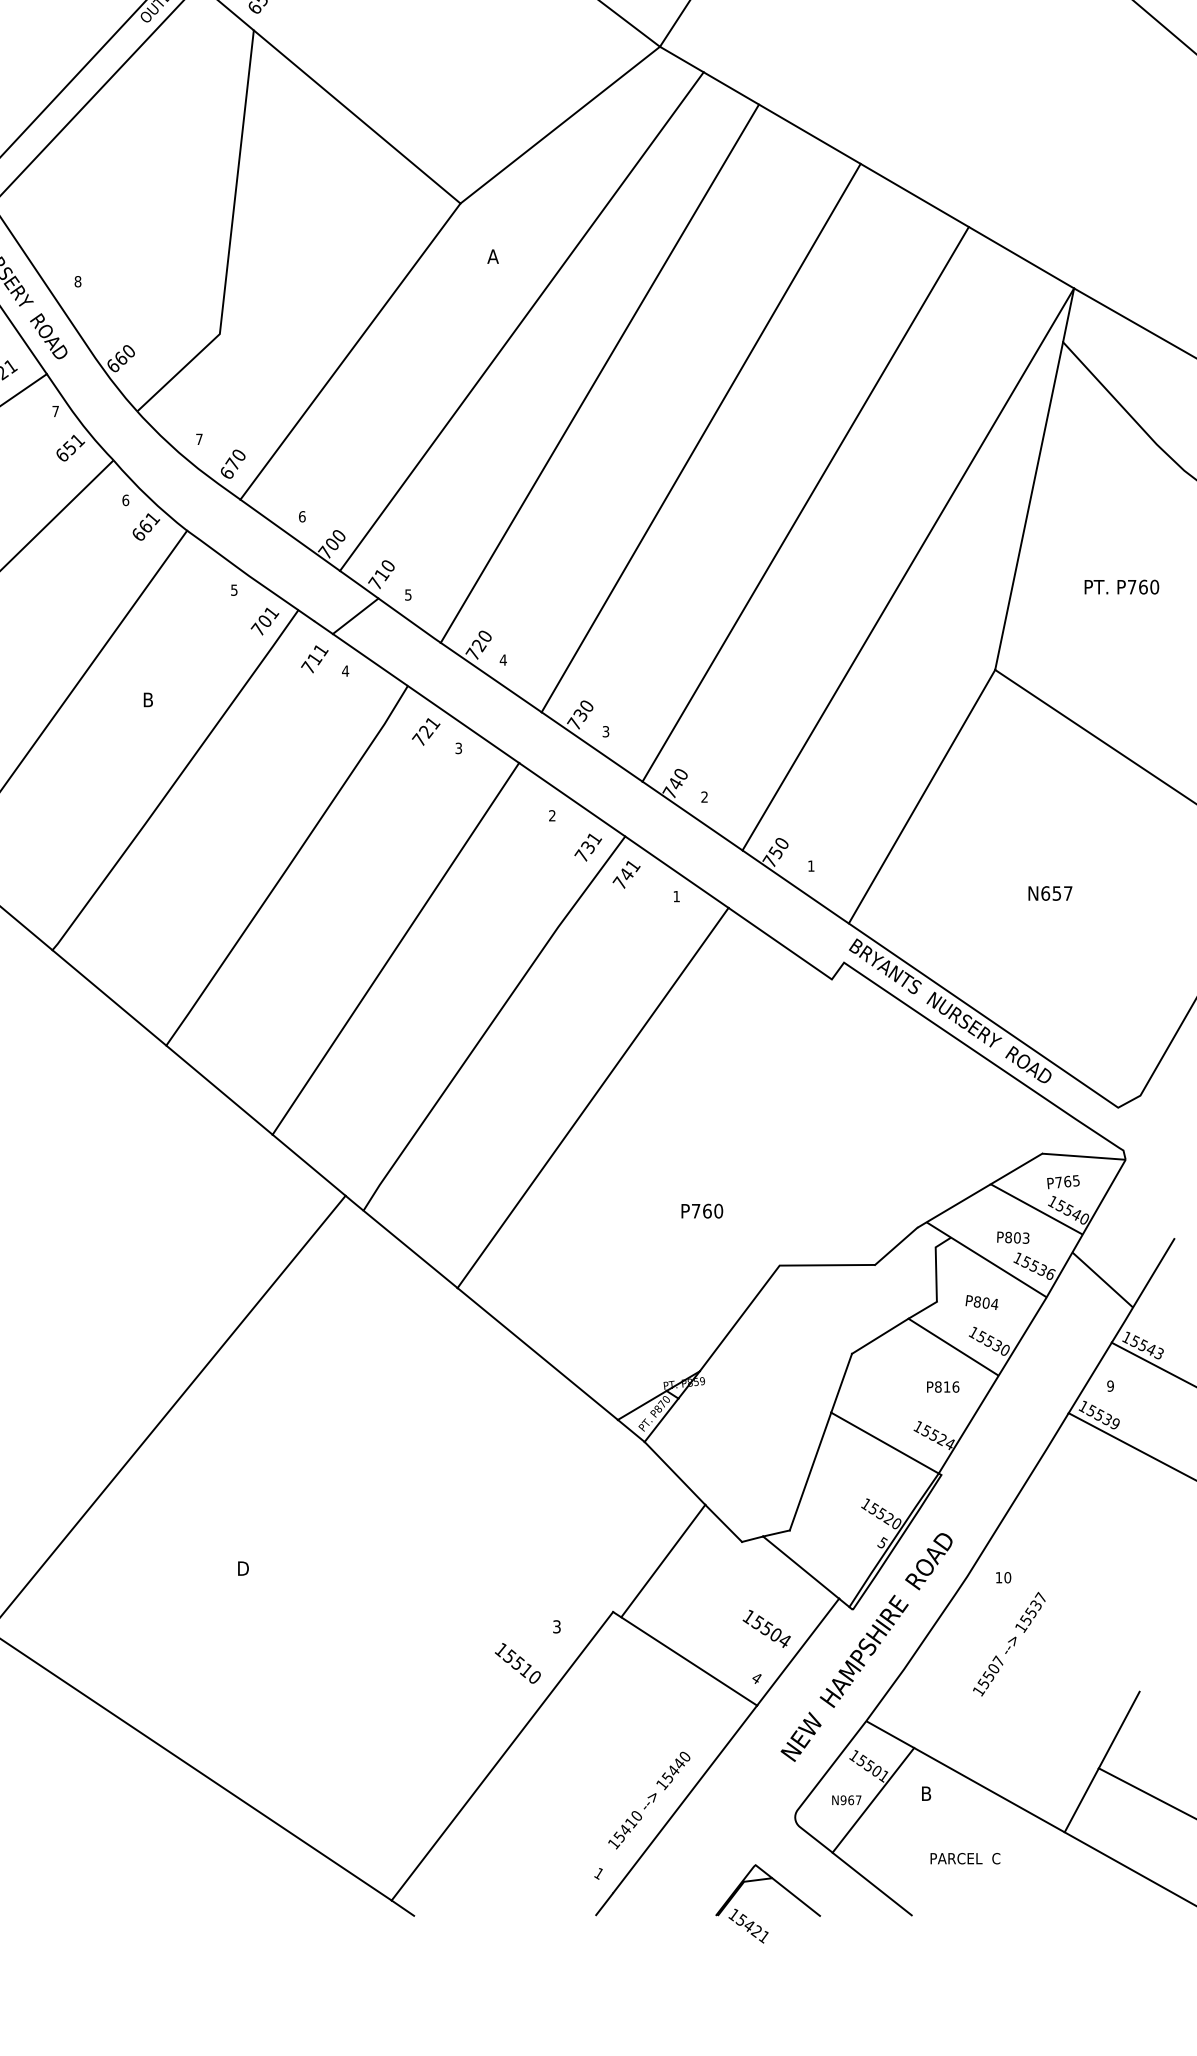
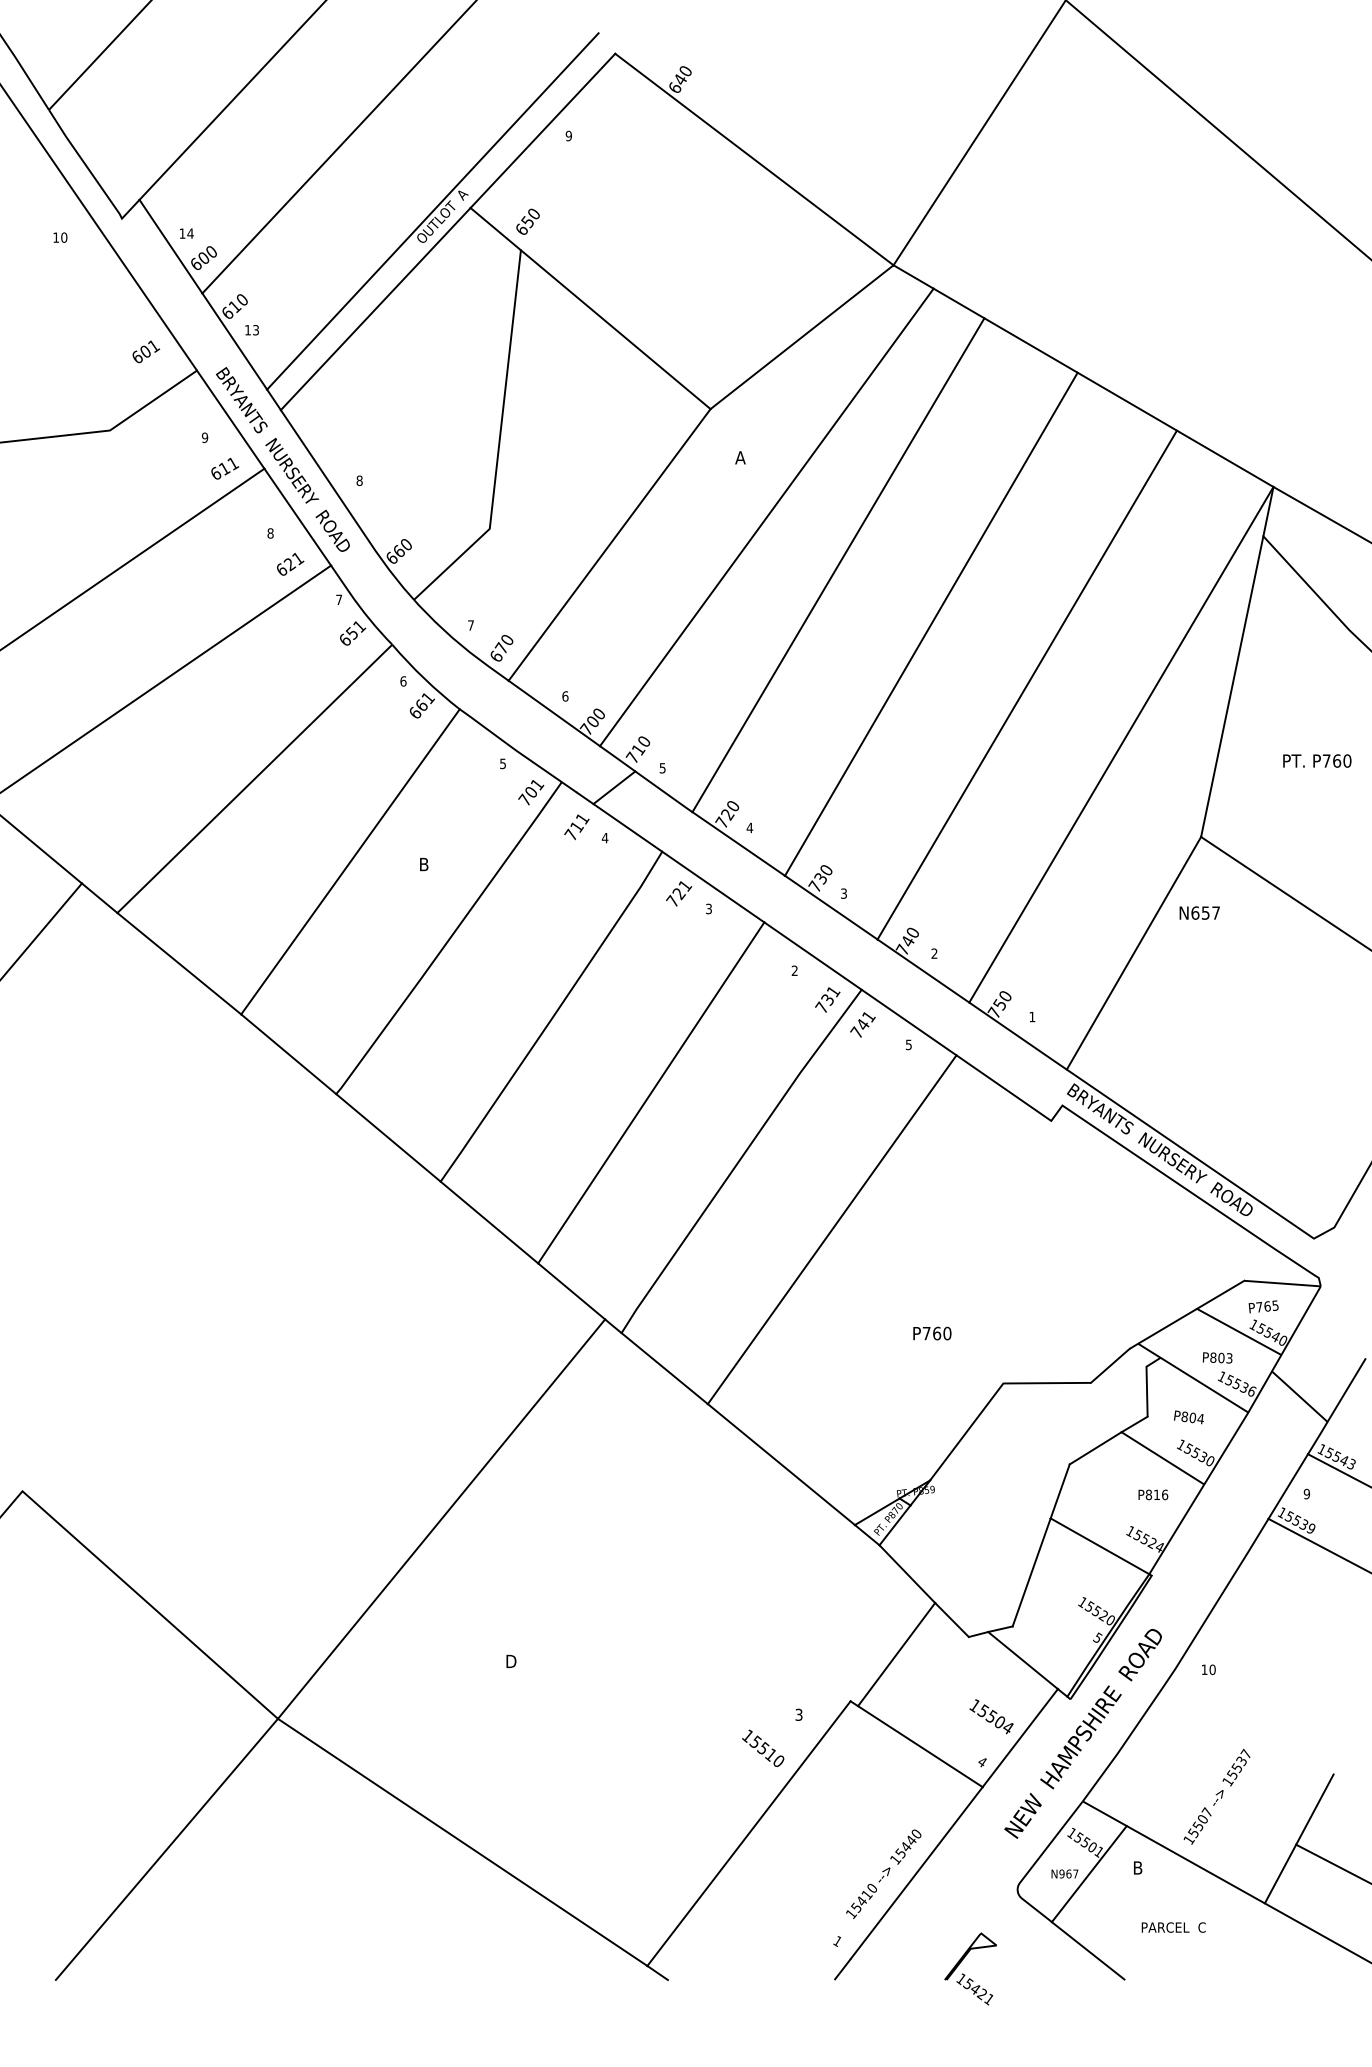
text: (1050, 892) -> (1199, 912), moved
text: (676, 896) -> (908, 1044), 1 -> 5
text: (1008, 1643) -> (1216, 1796), moved
line: (796, 1896) -> (1018, 1962), removed

